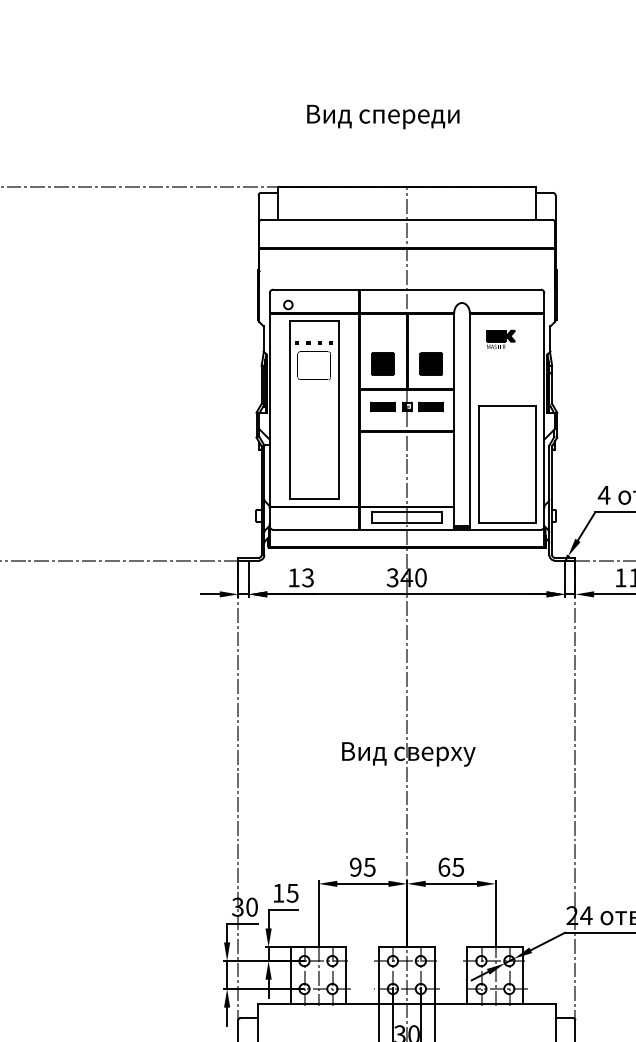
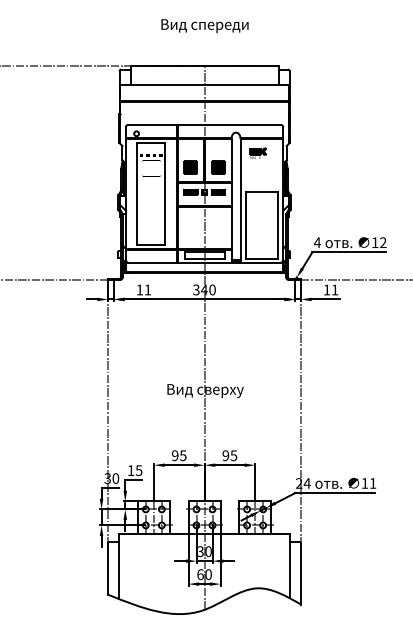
text: (382, 117) -> (204, 26), moved
text: (307, 576) -> (147, 289), 13 -> 11
text: (443, 866) -> (225, 455), 65 -> 95

